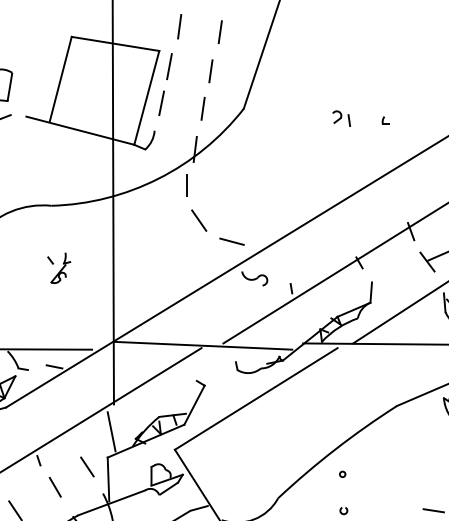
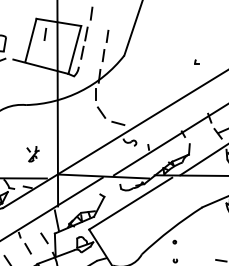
line: (220, 32) -> (45, 34), moved
part: (342, 118) -> (174, 60), removed
part: (57, 269) -> (32, 154), moved

